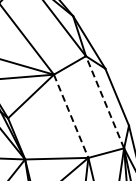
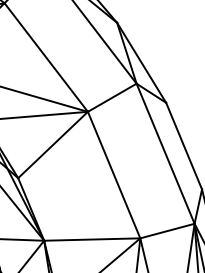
line: (105, 102) -> (166, 154), dashed -> solid
line: (71, 116) -> (114, 175), dashed -> solid

